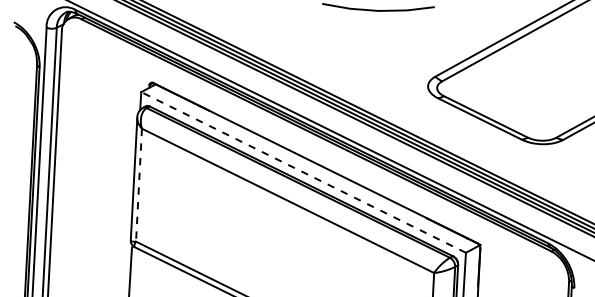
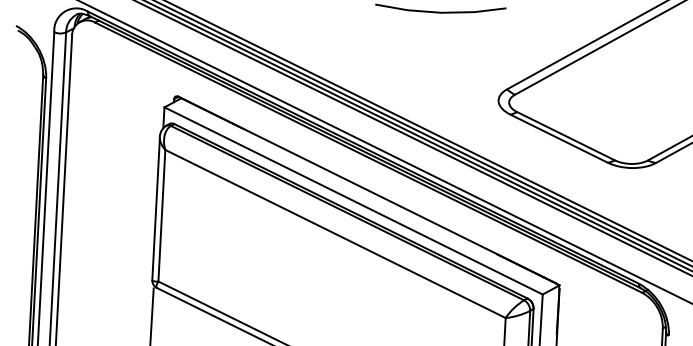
line: (303, 172) -> (353, 200), dashed -> solid
line: (138, 184) -> (161, 215), dashed -> solid

